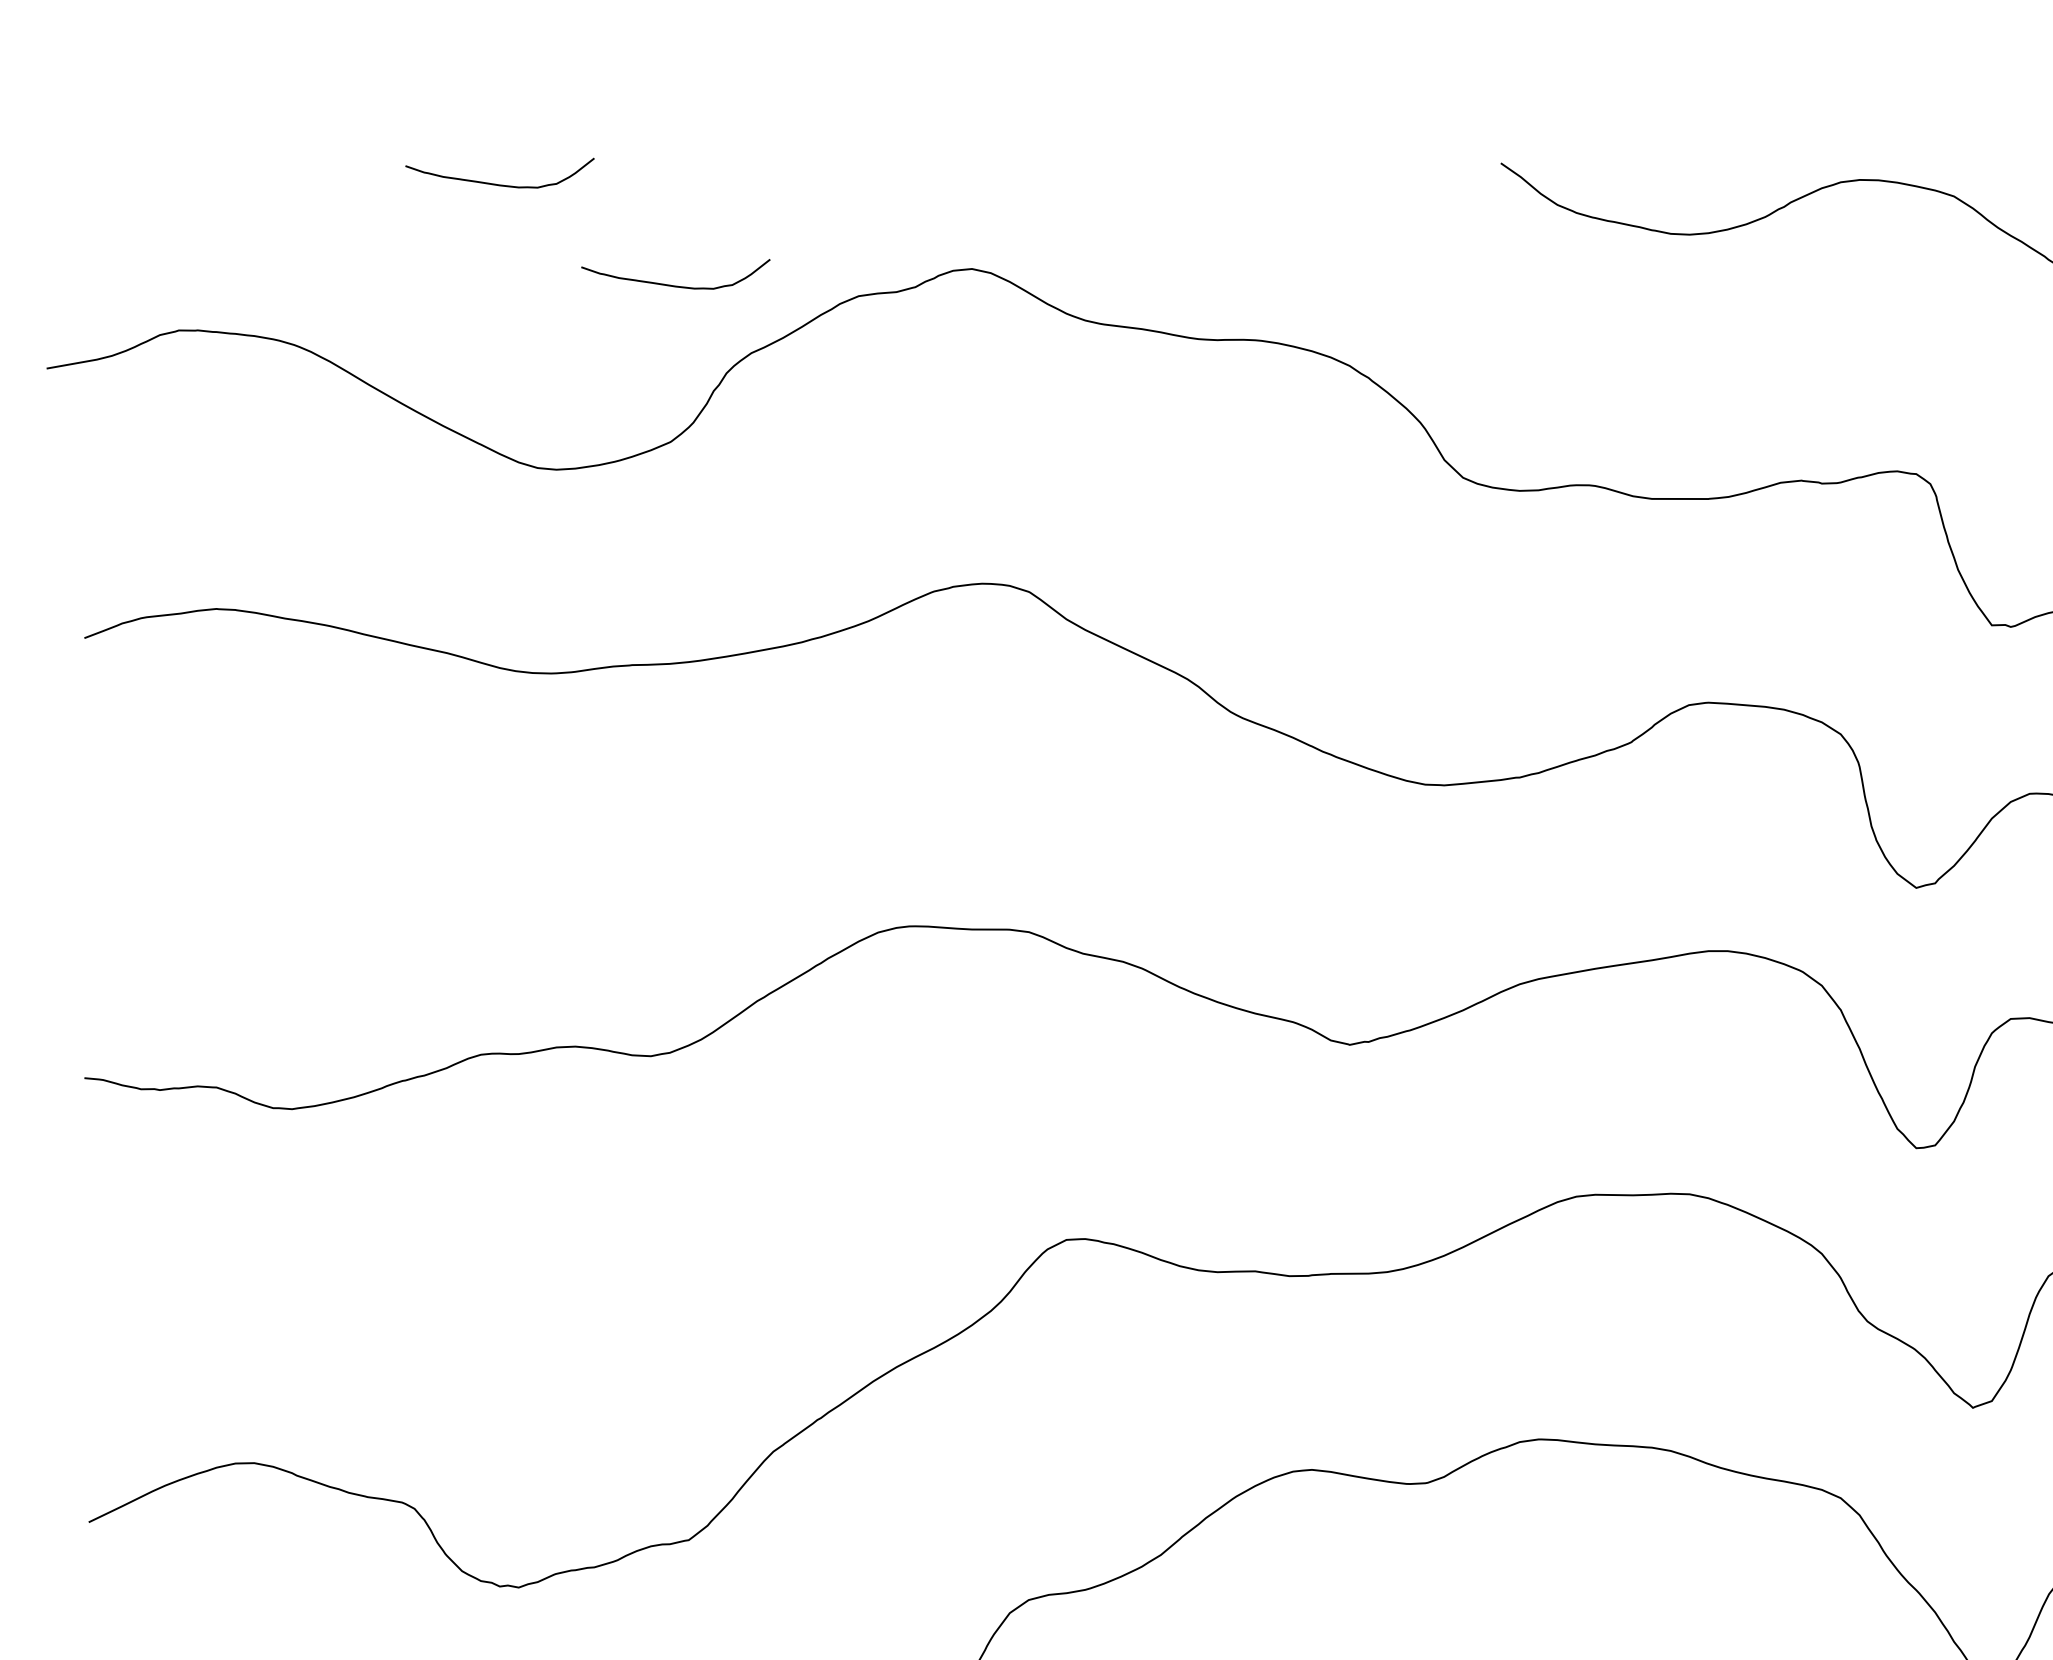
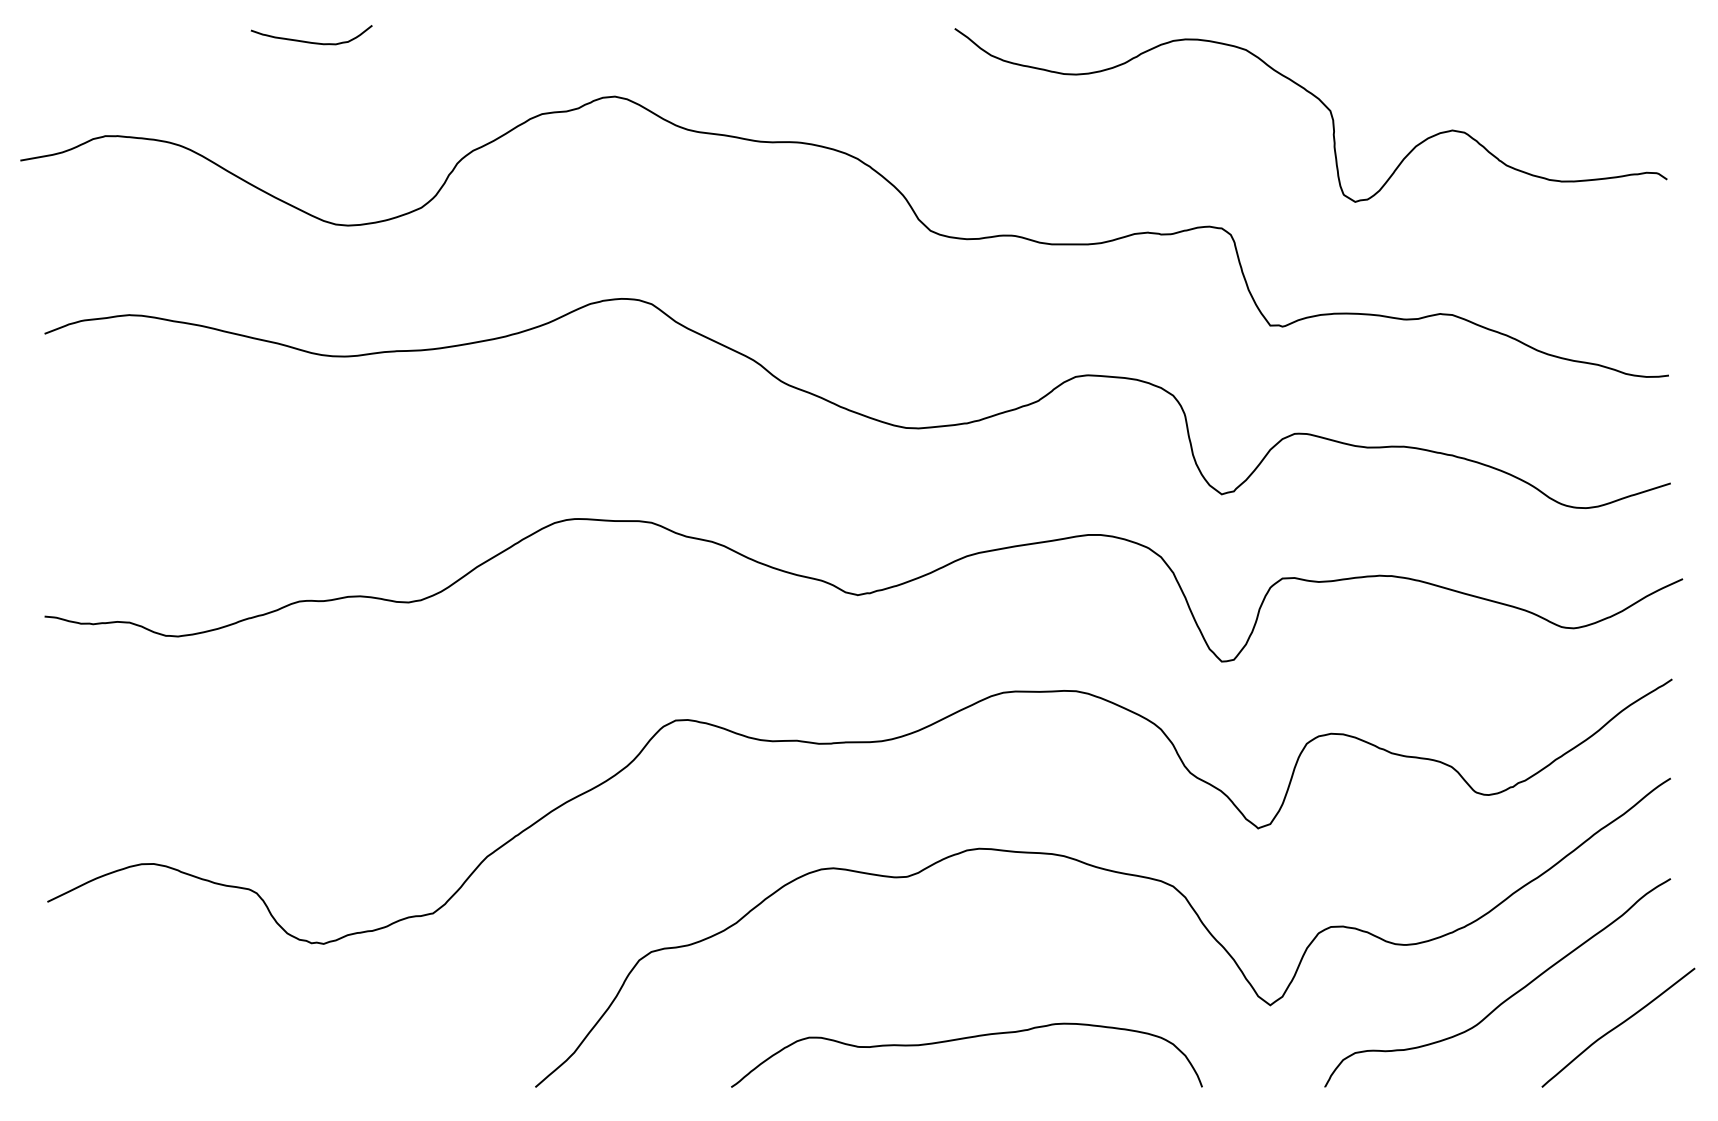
curve: (674, 284) -> (423, 106), removed

